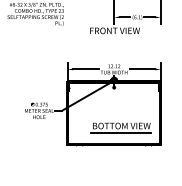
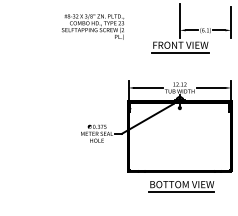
line: (113, 37) -> (179, 52), added
part: (121, 127) -> (181, 186), moved

